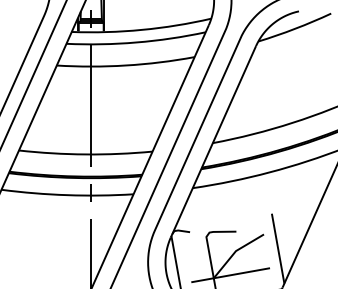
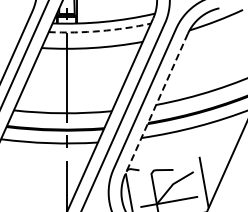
arc: (136, 42) -> (100, 31), solid -> dashed
line: (213, 142) -> (156, 104), solid -> dashed

